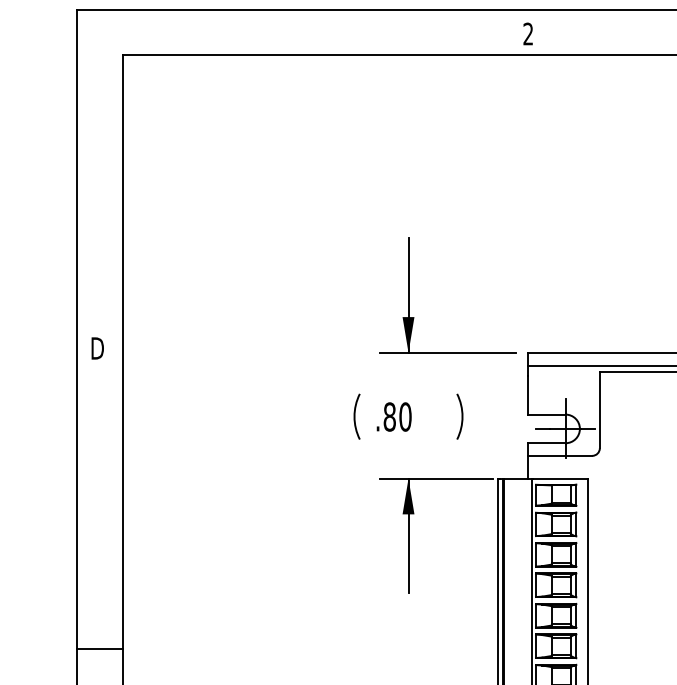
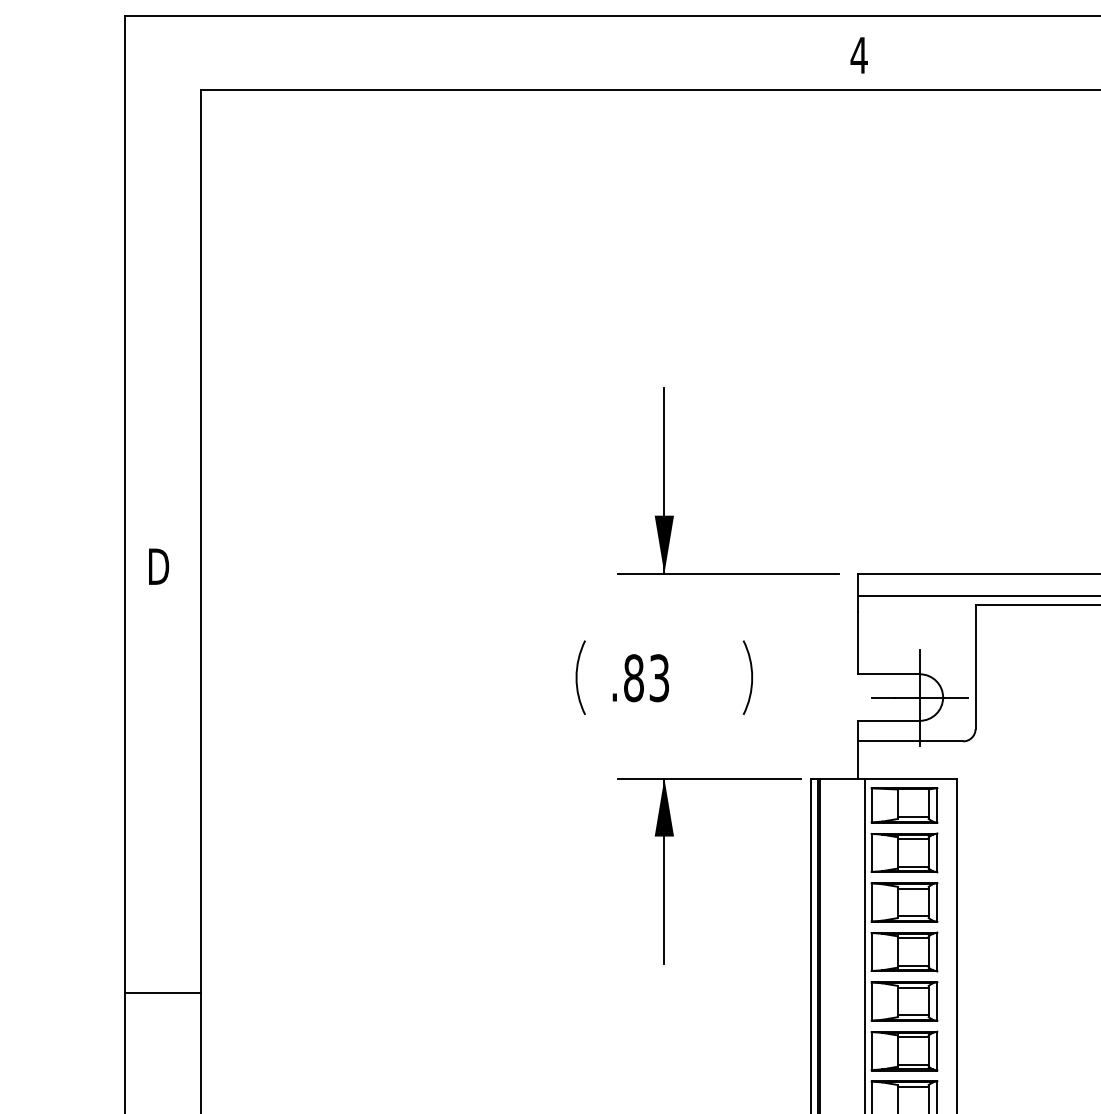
text: (528, 33) -> (859, 54), 2 -> 4
text: (405, 416) -> (659, 677), .80 -> .83
line: (100, 648) -> (163, 992), moved

